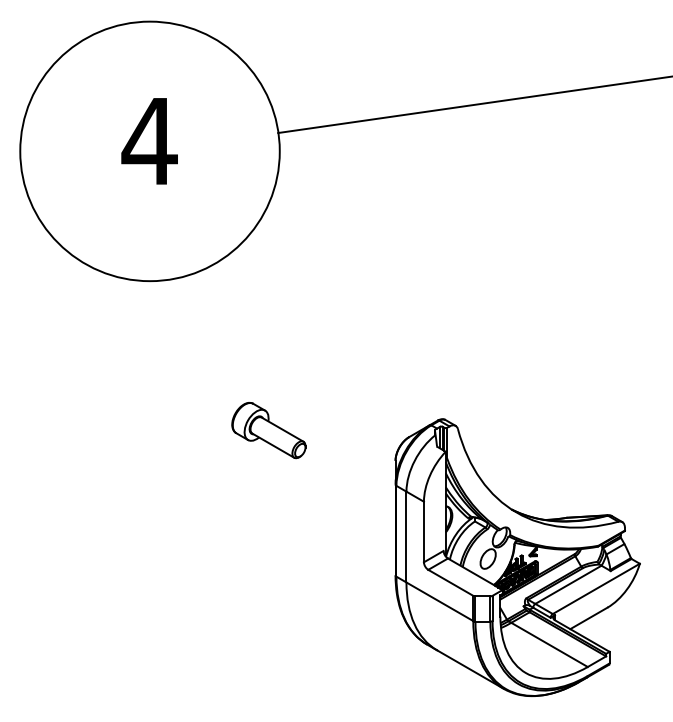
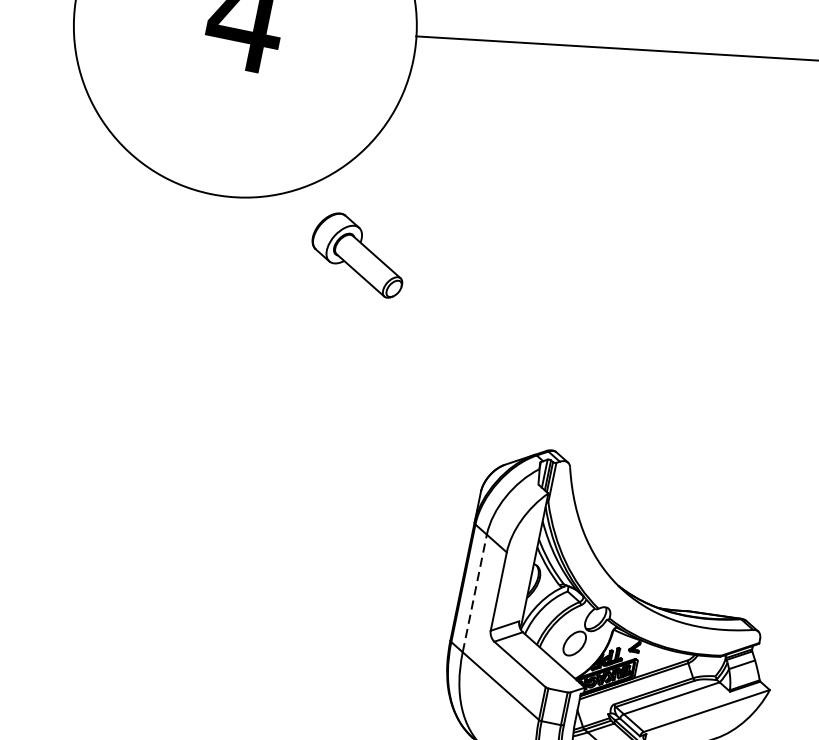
part: (268, 430) -> (358, 254), moved
line: (406, 536) -> (475, 592), solid -> dashed

